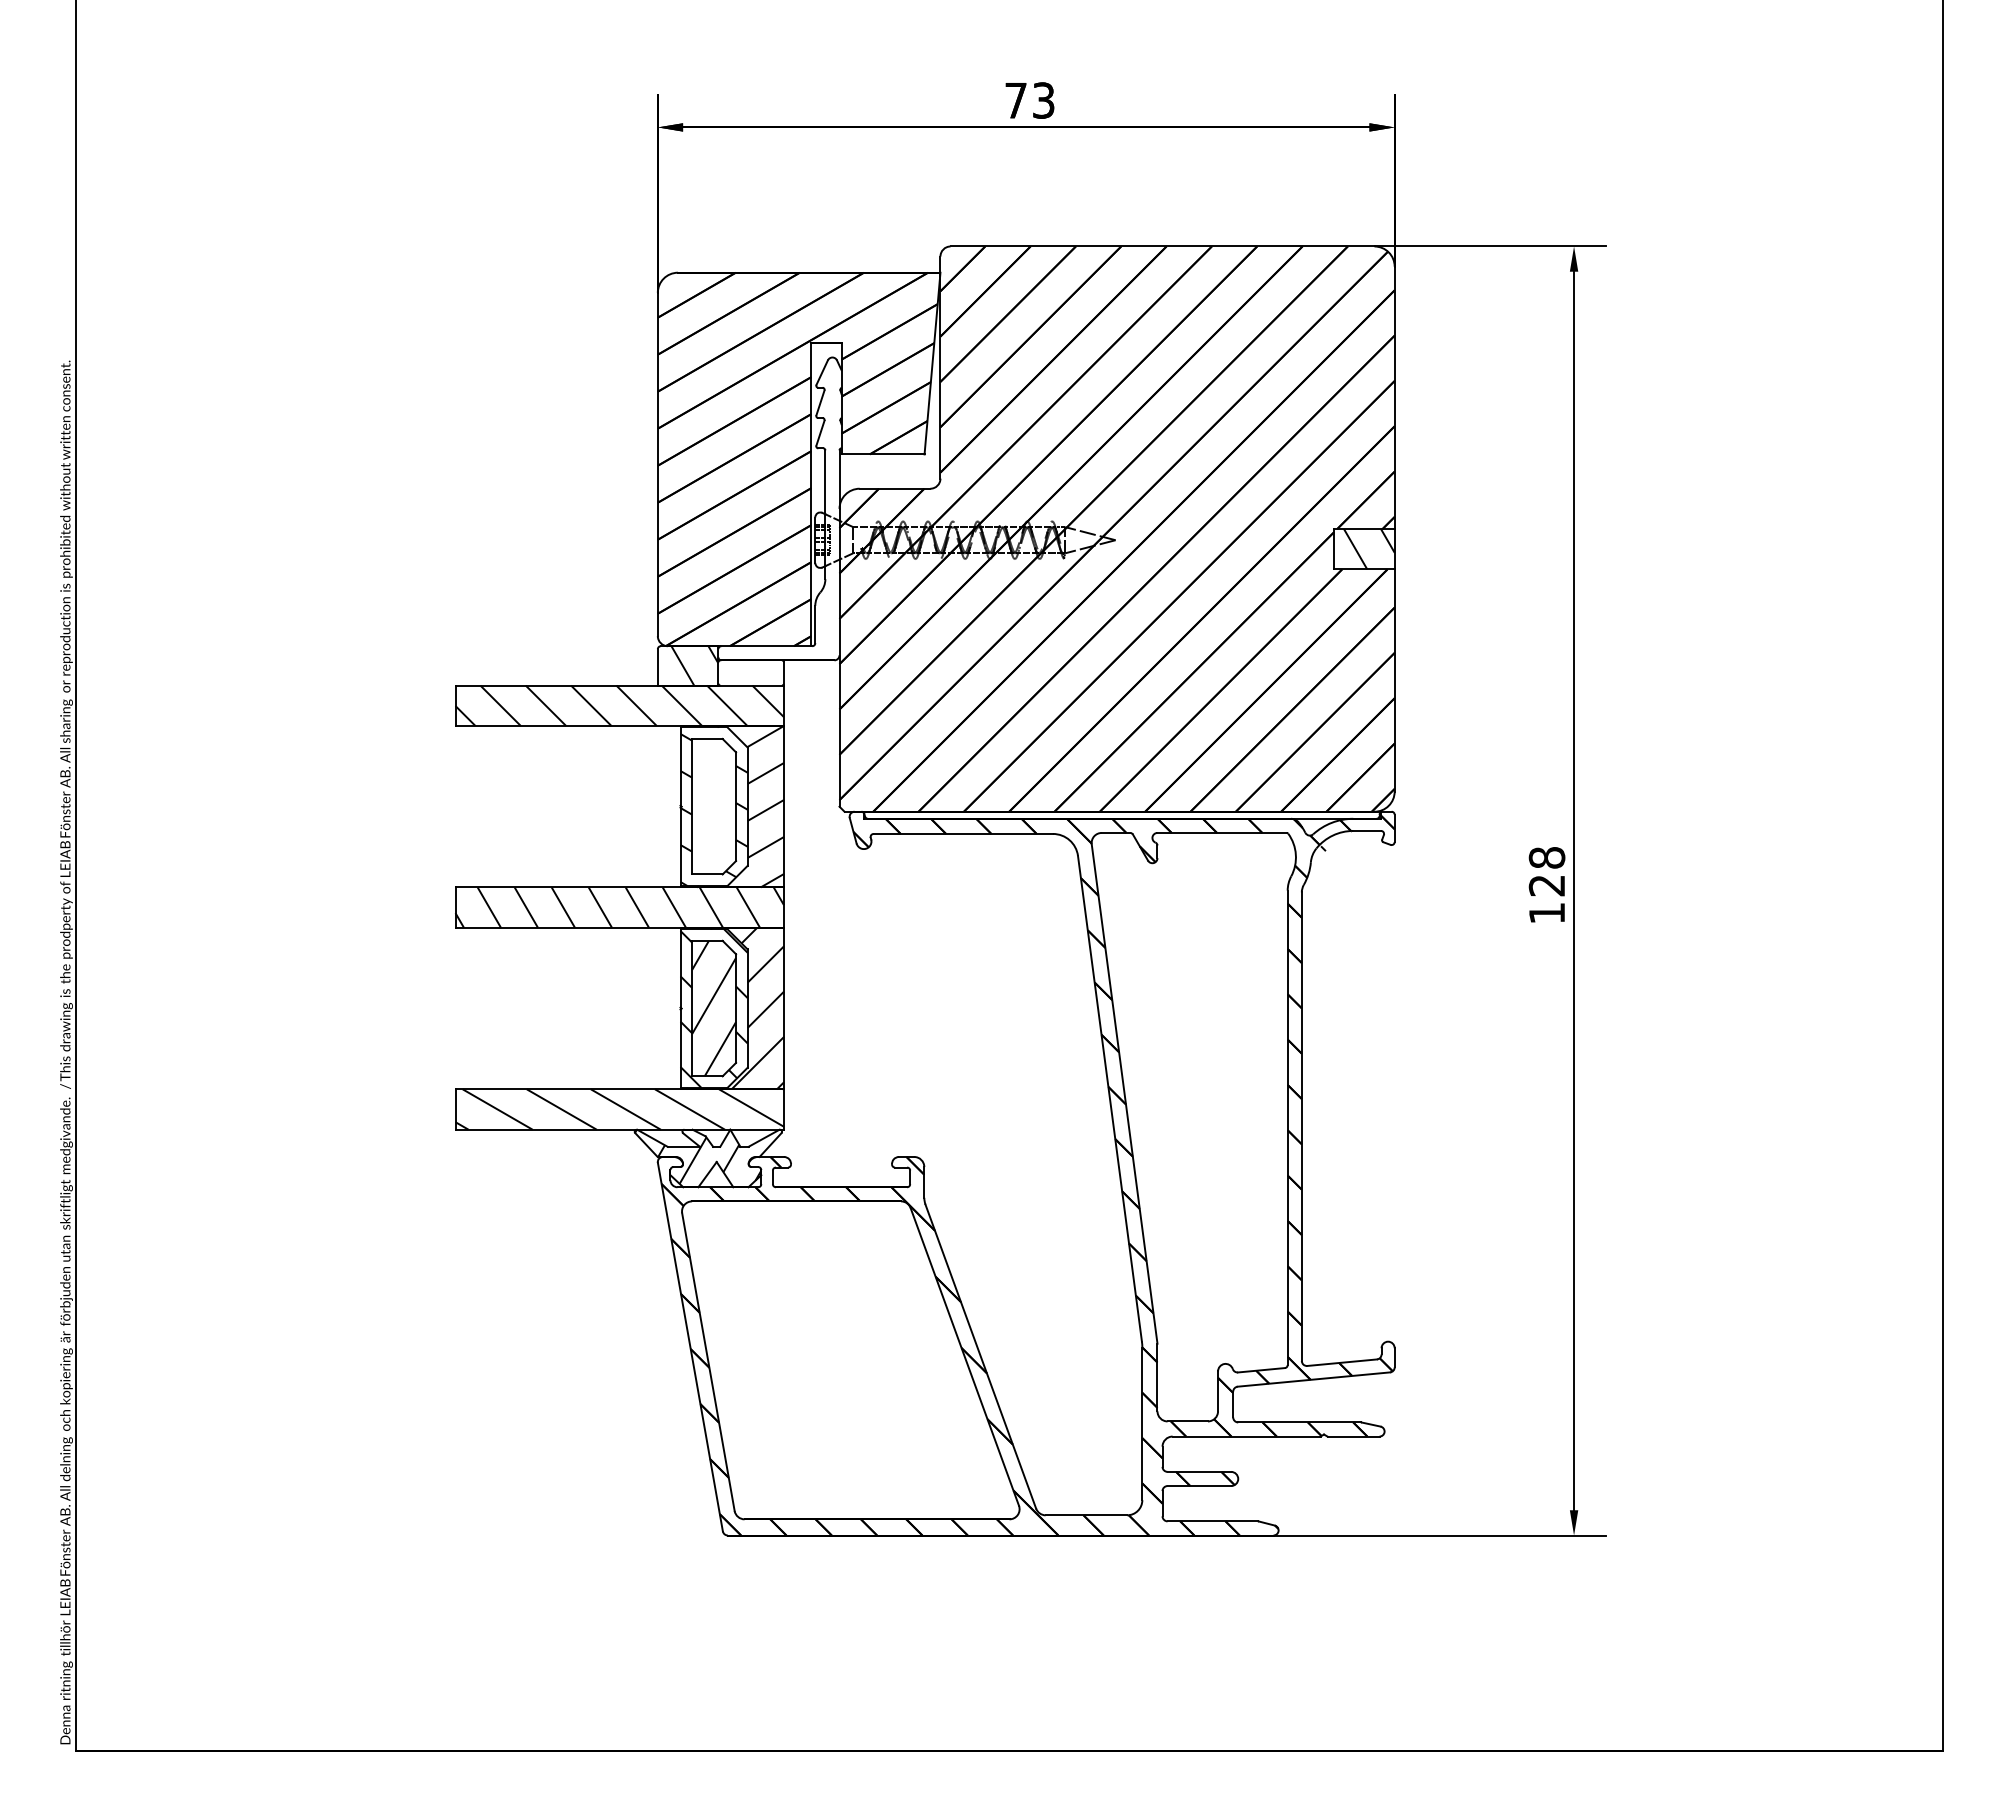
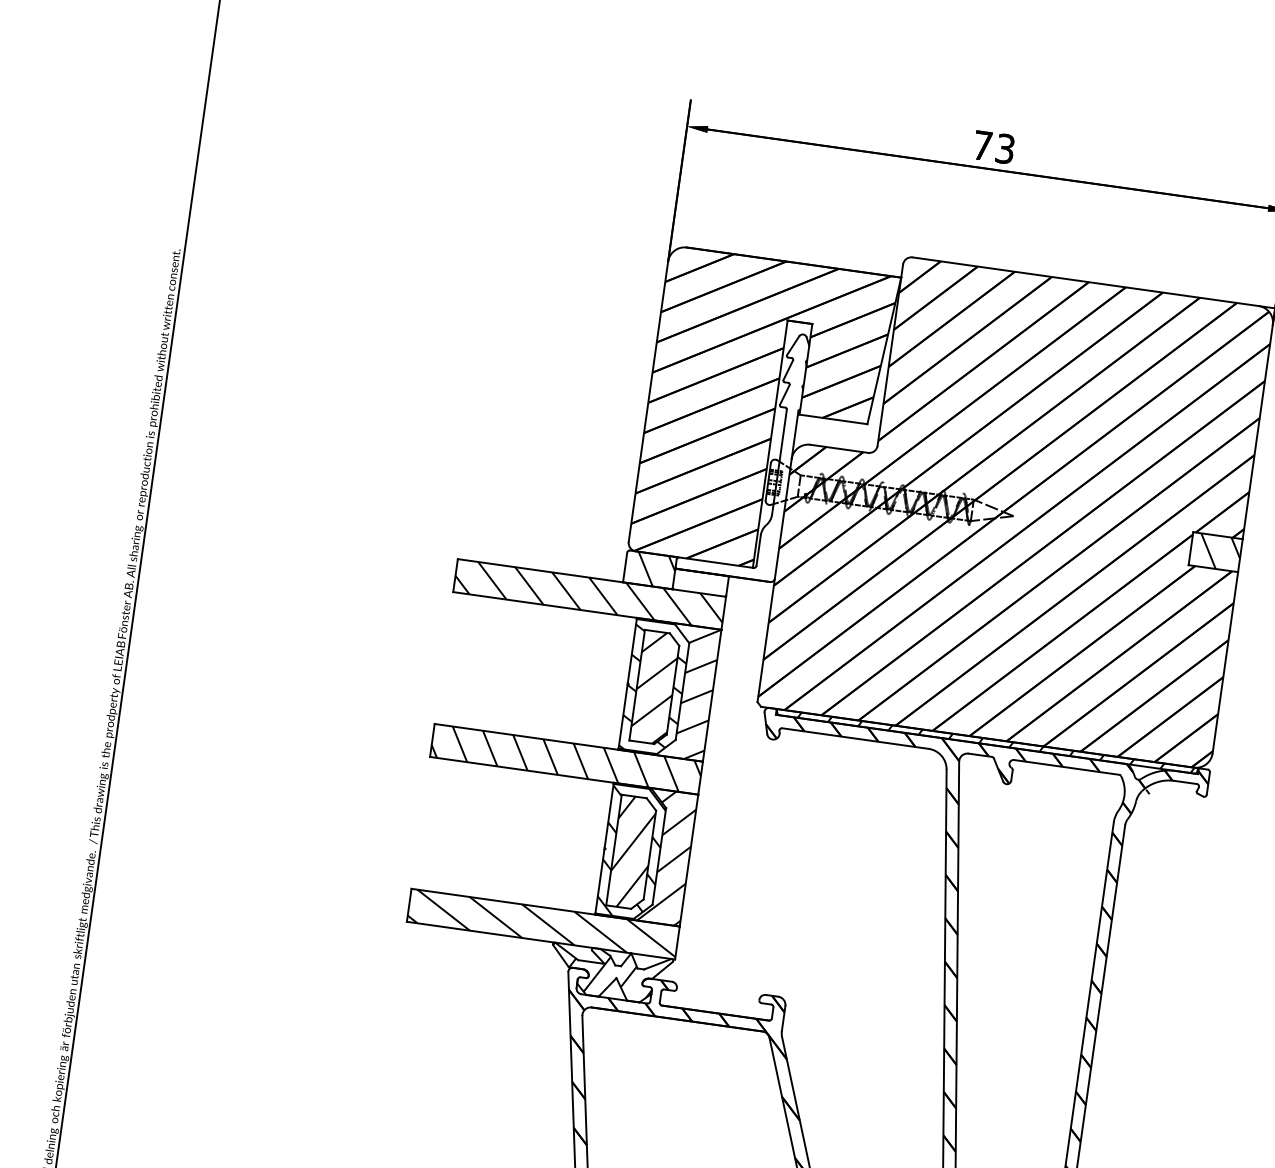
hatch: (714, 806) -> (655, 687), added
hatch: (1132, 814) -> (995, 742), added

